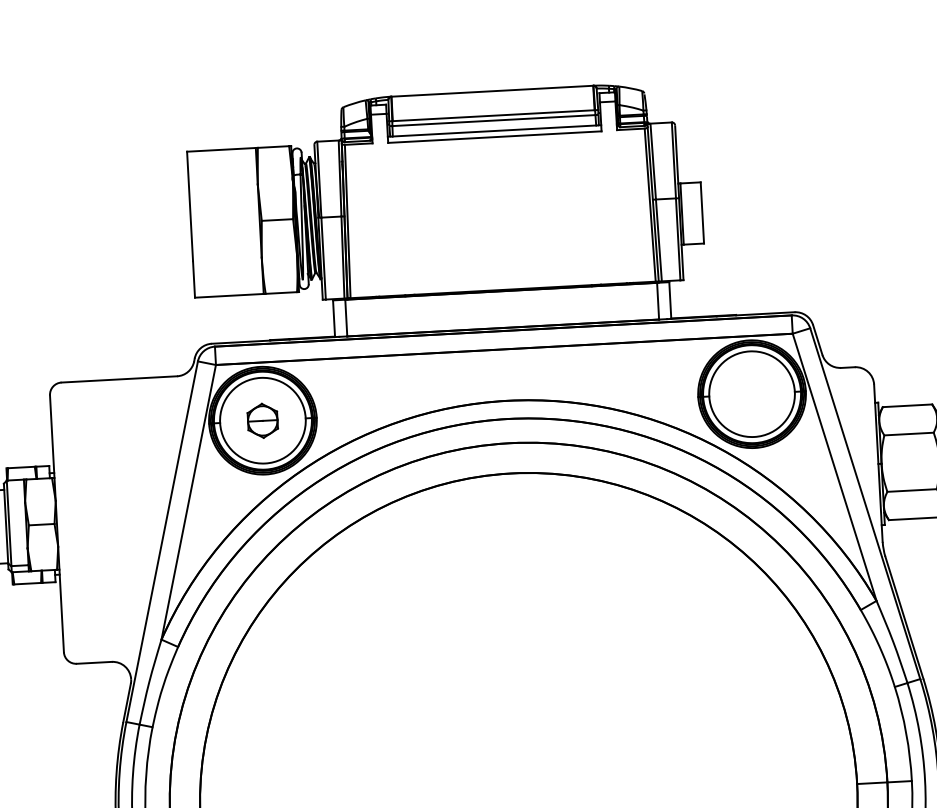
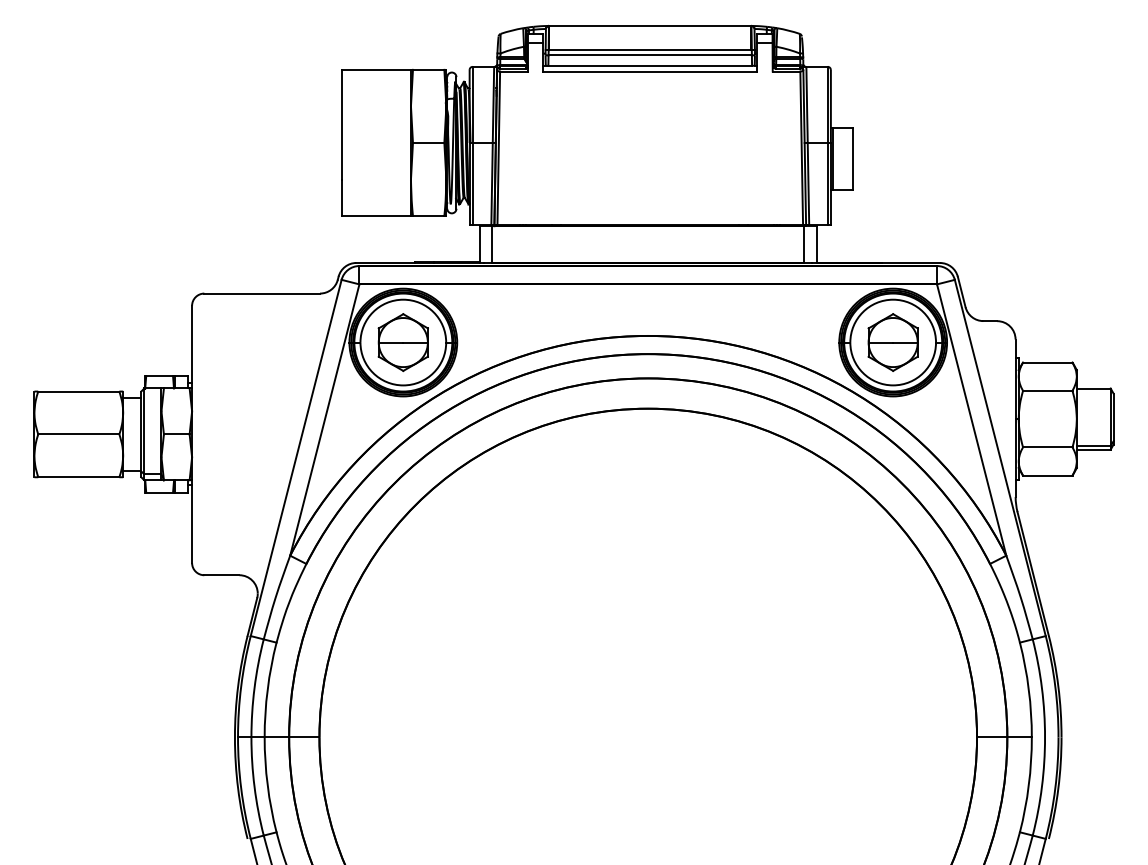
part: (751, 394) -> (892, 342), added
part: (262, 420) -> (402, 342), size x1.67

